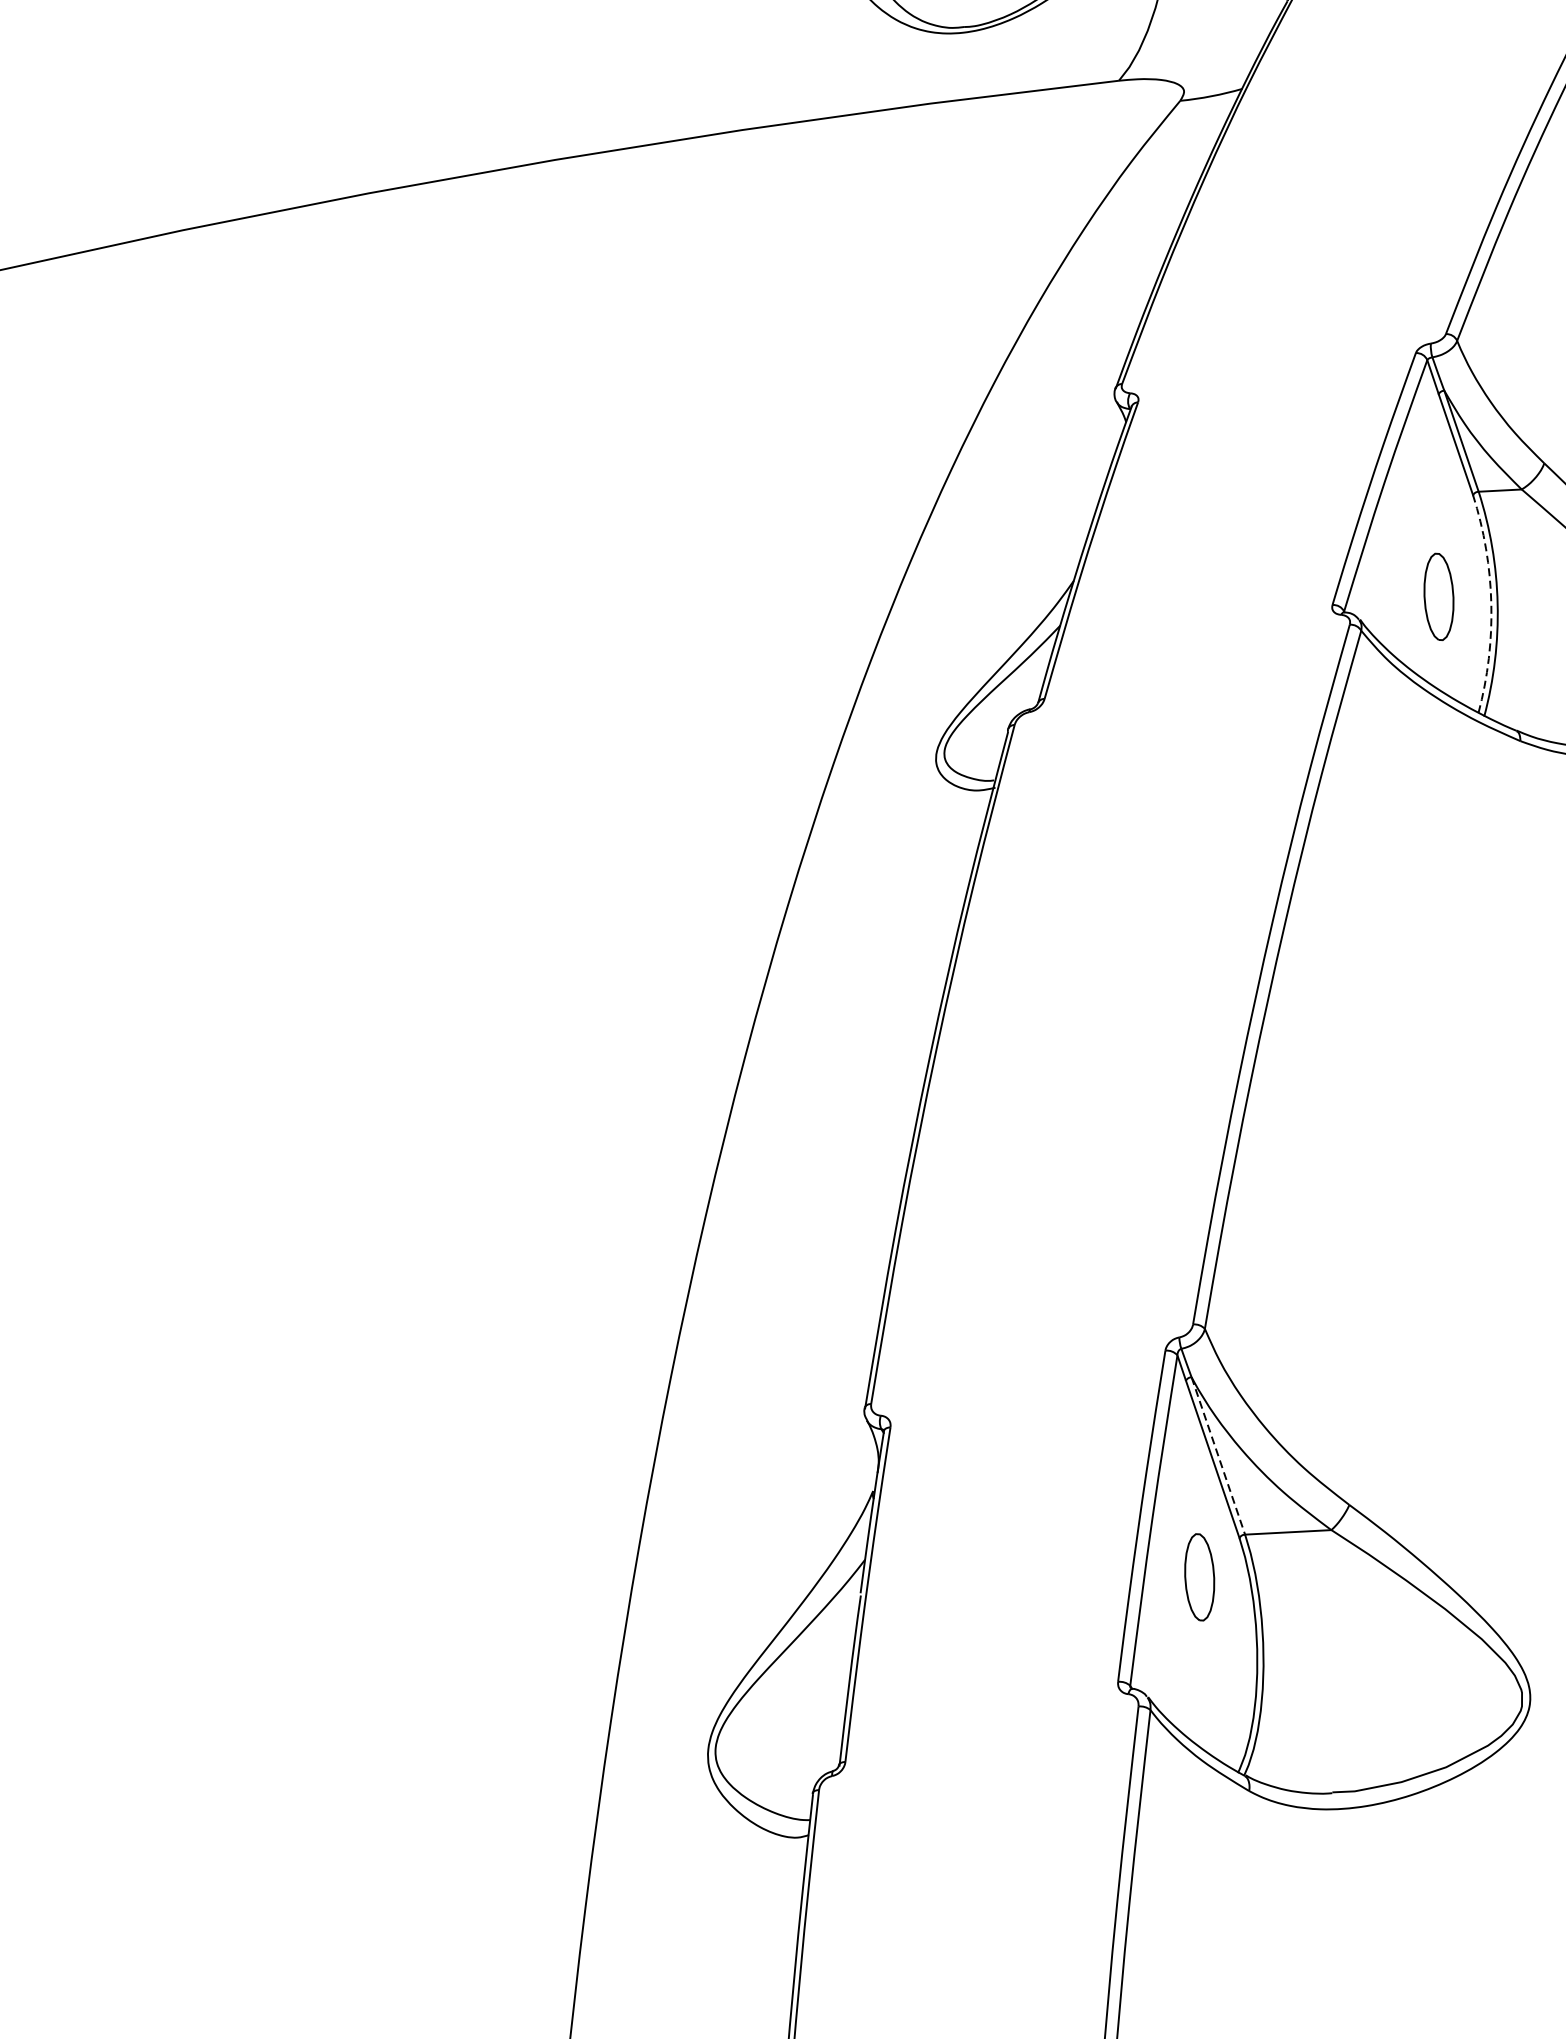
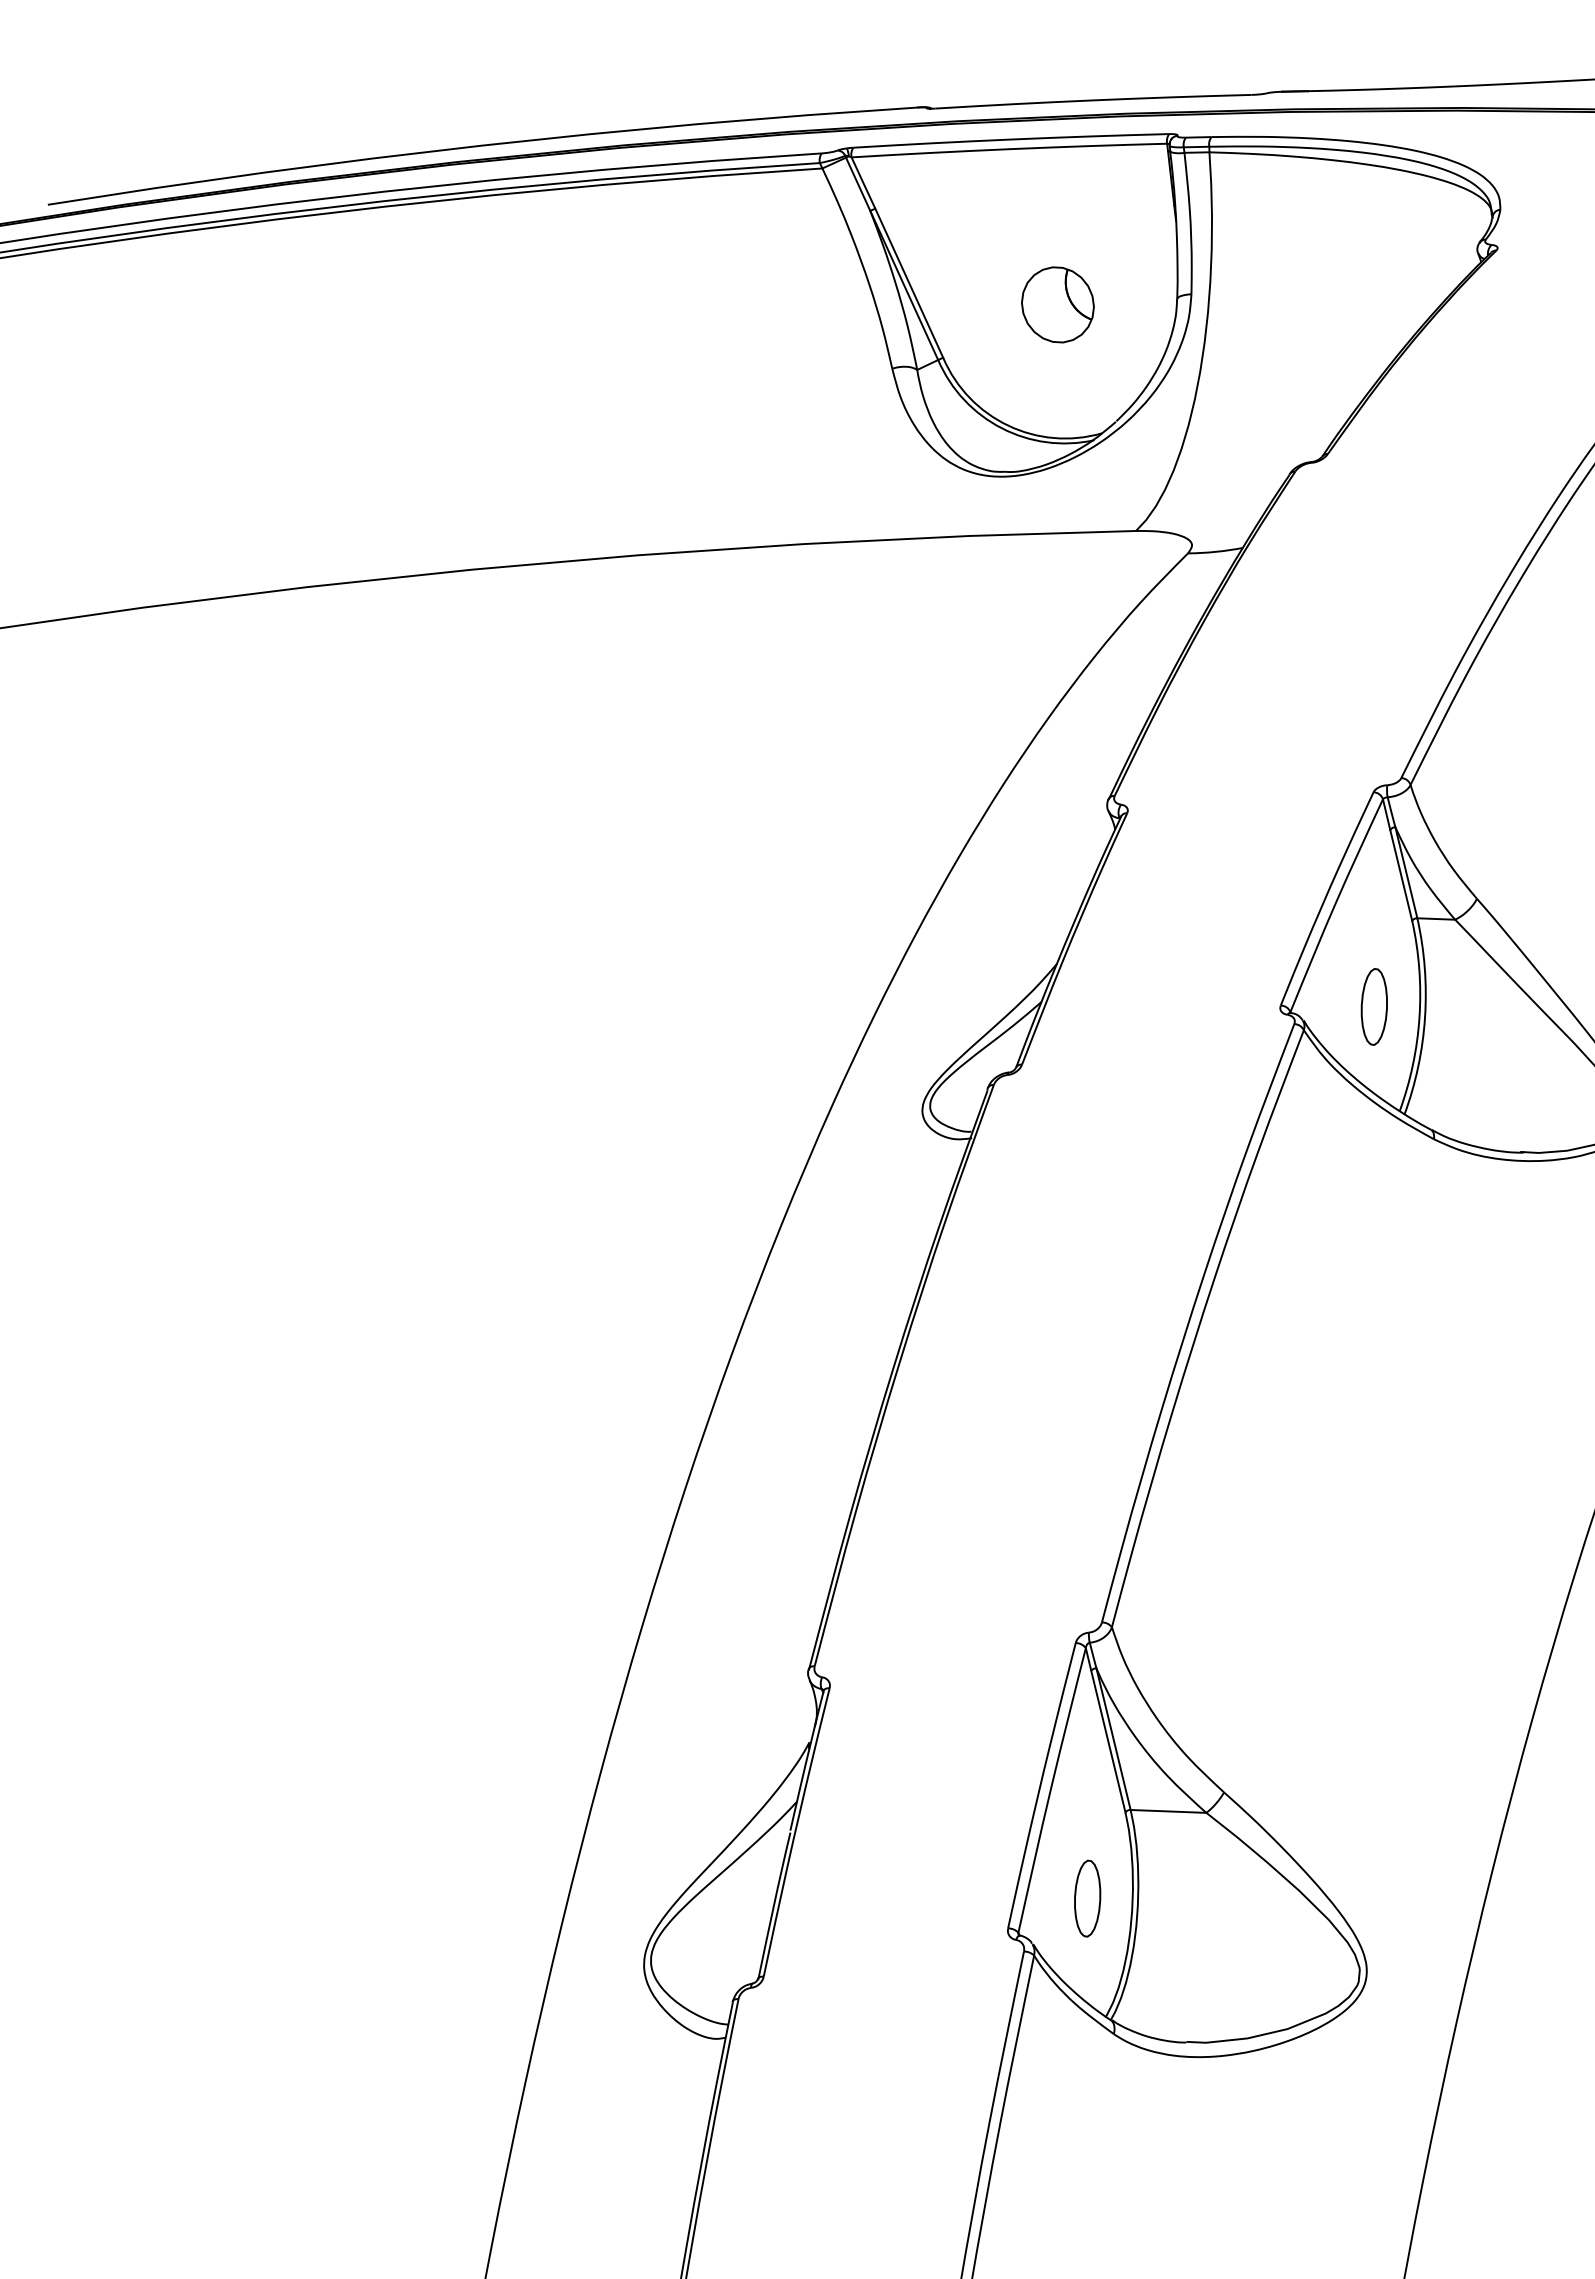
arc: (1491, 604) -> (1419, 1017), dashed -> solid
line: (1218, 1456) -> (1113, 1739), dashed -> solid
part: (1199, 1577) -> (1087, 1898), moved

